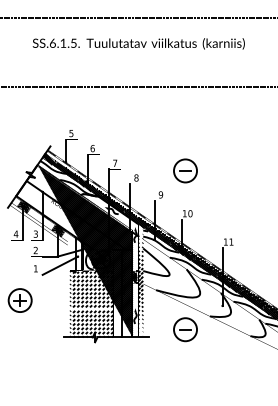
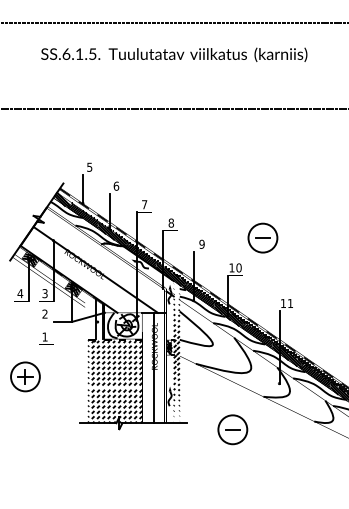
part: (185, 170) -> (262, 237), moved
hatch: (84, 251) -> (106, 315), removed
line: (60, 265) -> (76, 332), removed
part: (185, 329) -> (232, 429), moved

